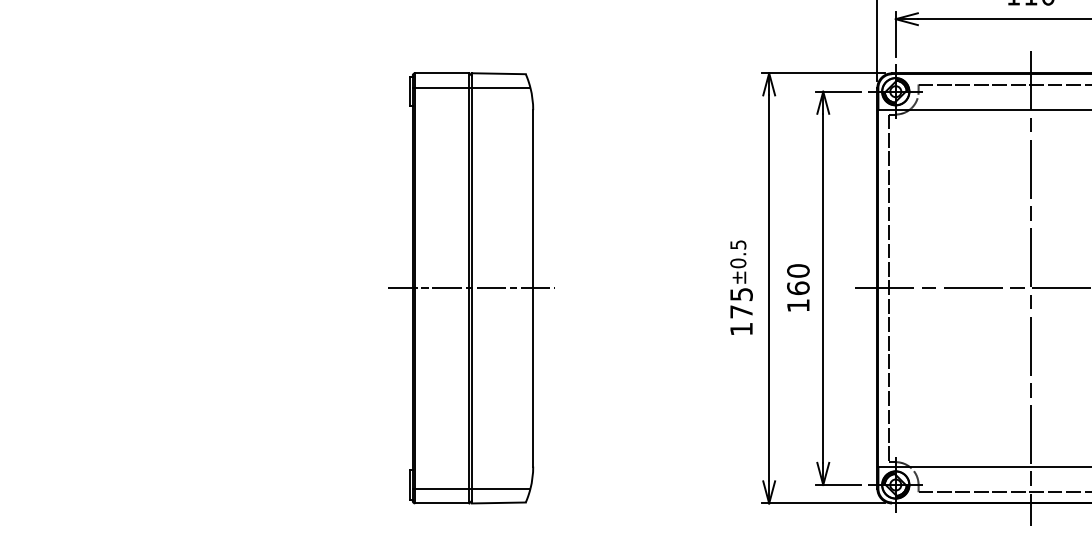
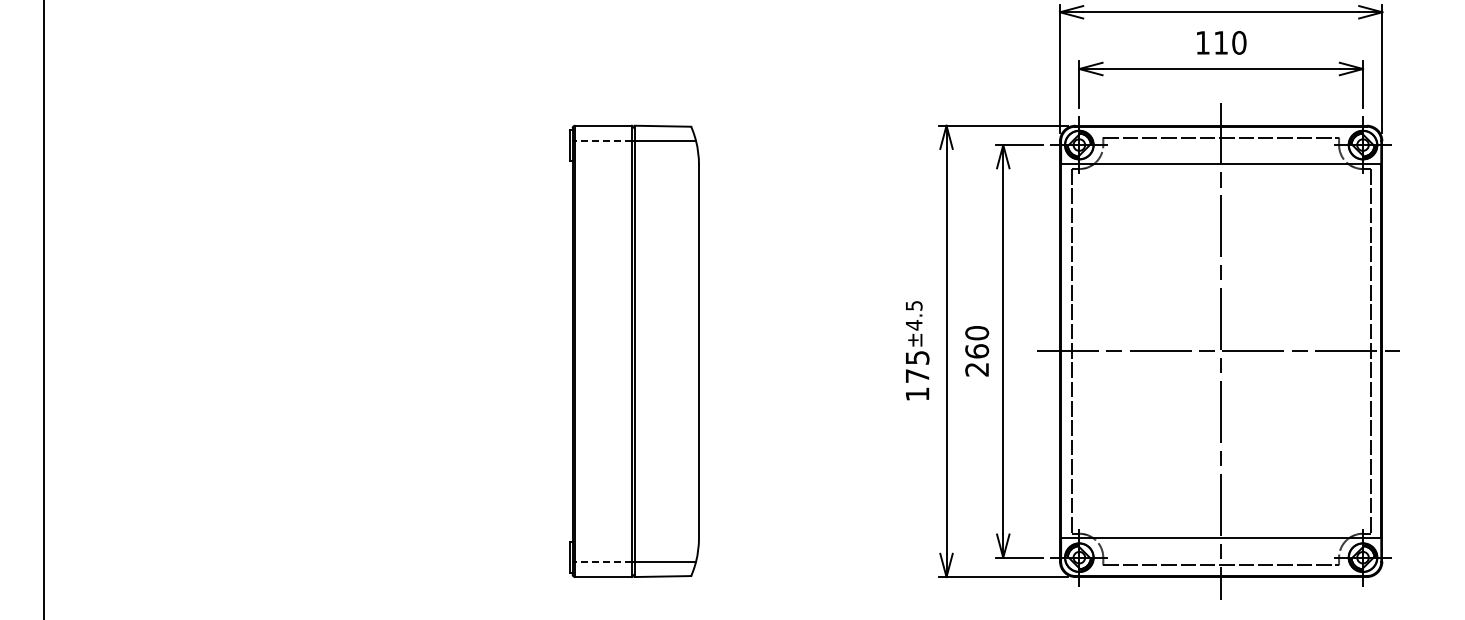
line: (442, 88) -> (603, 141), solid -> dashed
text: (737, 263) -> (913, 325), ±0.5 -> ±4.5
line: (471, 288) -> (634, 351), removed
text: (797, 305) -> (976, 369), 160 -> 260
line: (442, 488) -> (603, 561), solid -> dashed

